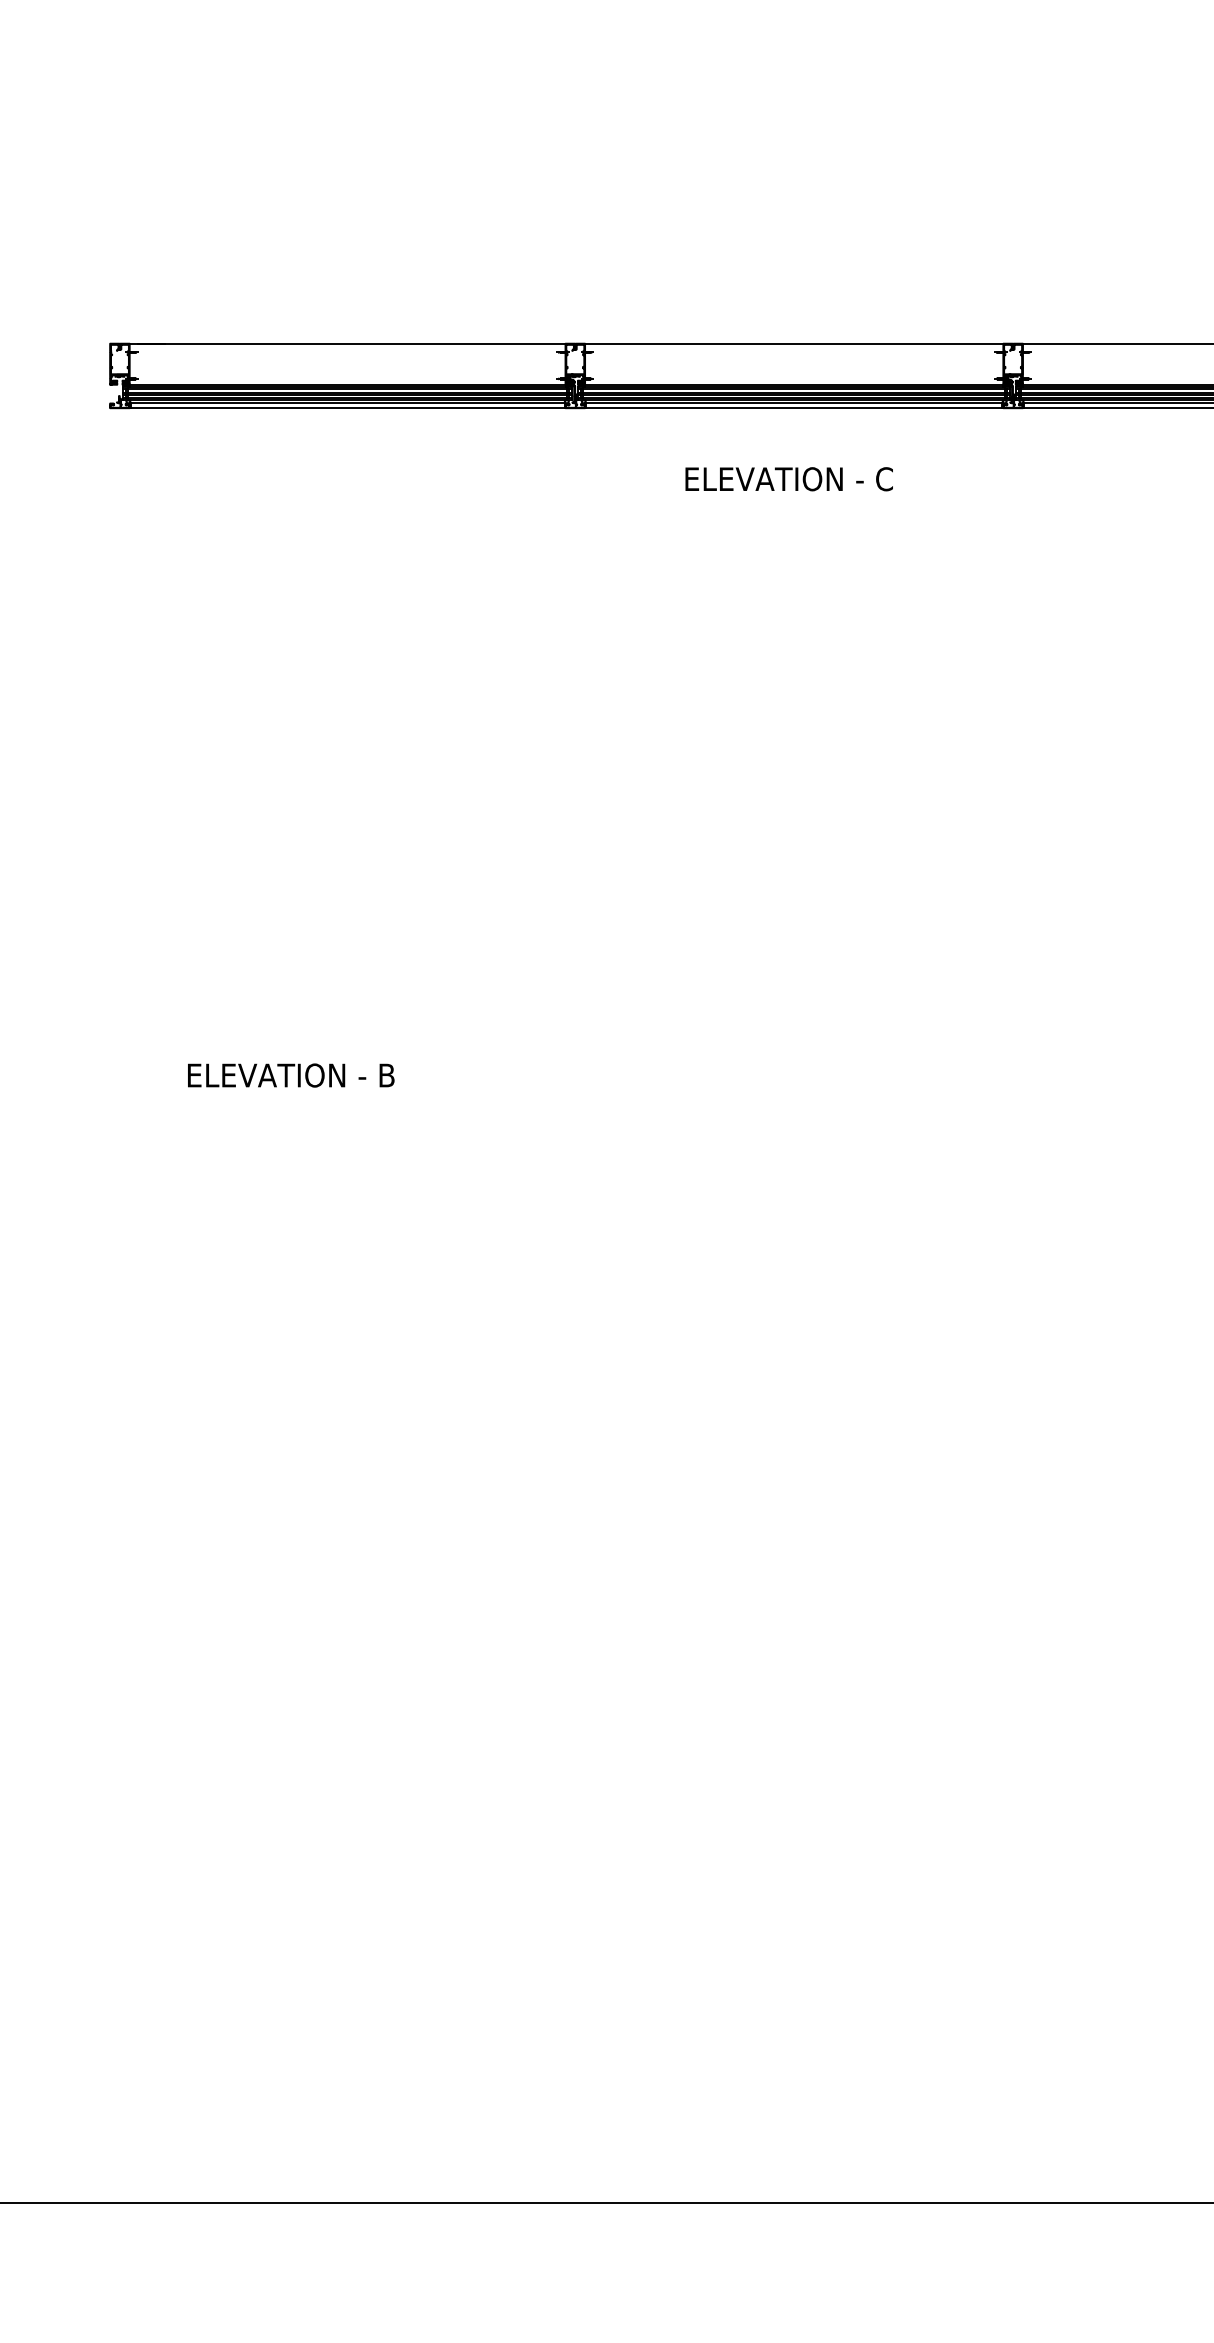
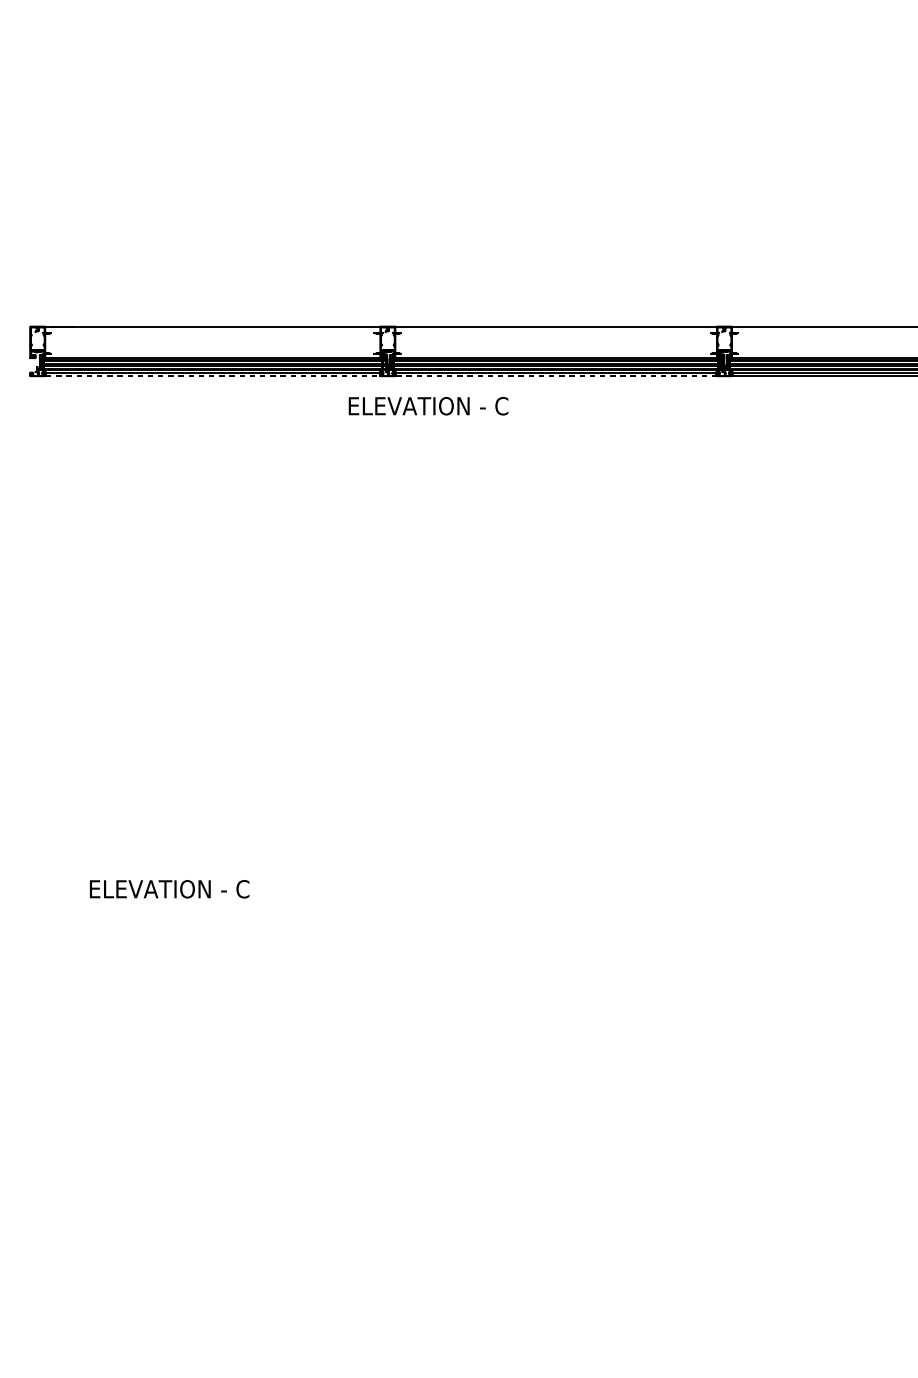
line: (347, 408) -> (212, 376), solid -> dashed
line: (794, 408) -> (556, 376), solid -> dashed
text: (788, 479) -> (427, 406), moved
text: (291, 1075) -> (169, 889), ELEVATION - B -> ELEVATION - C

